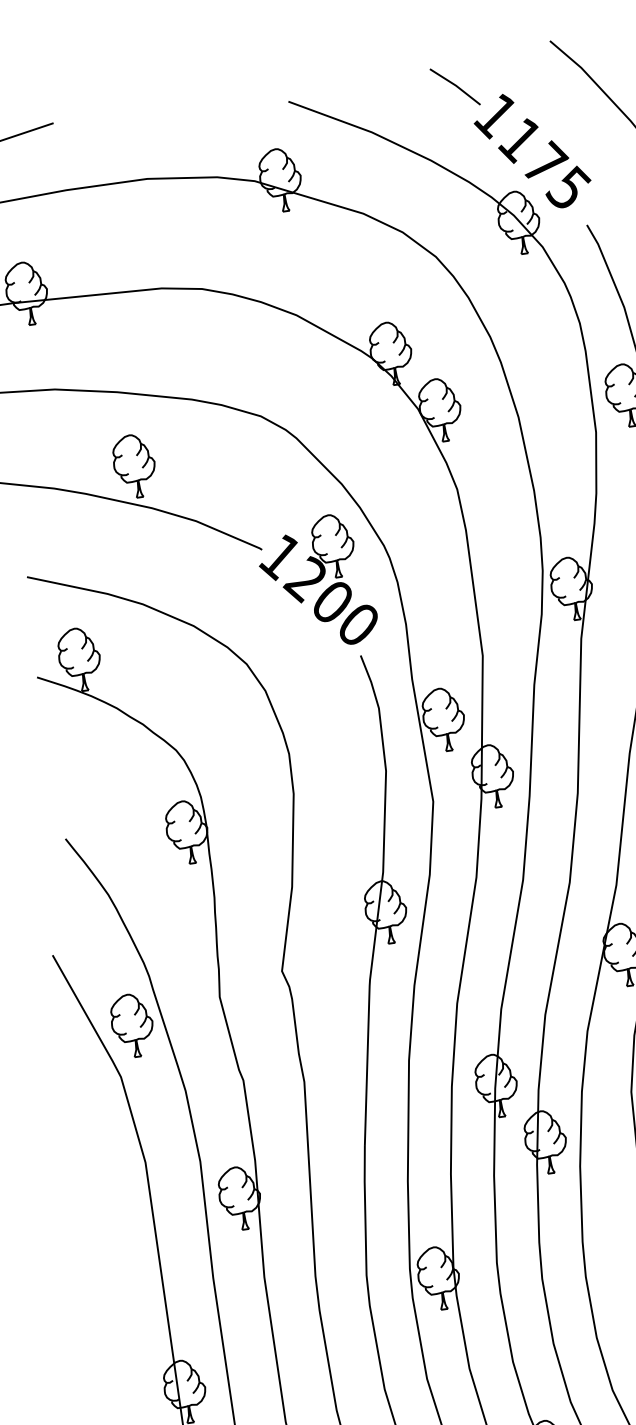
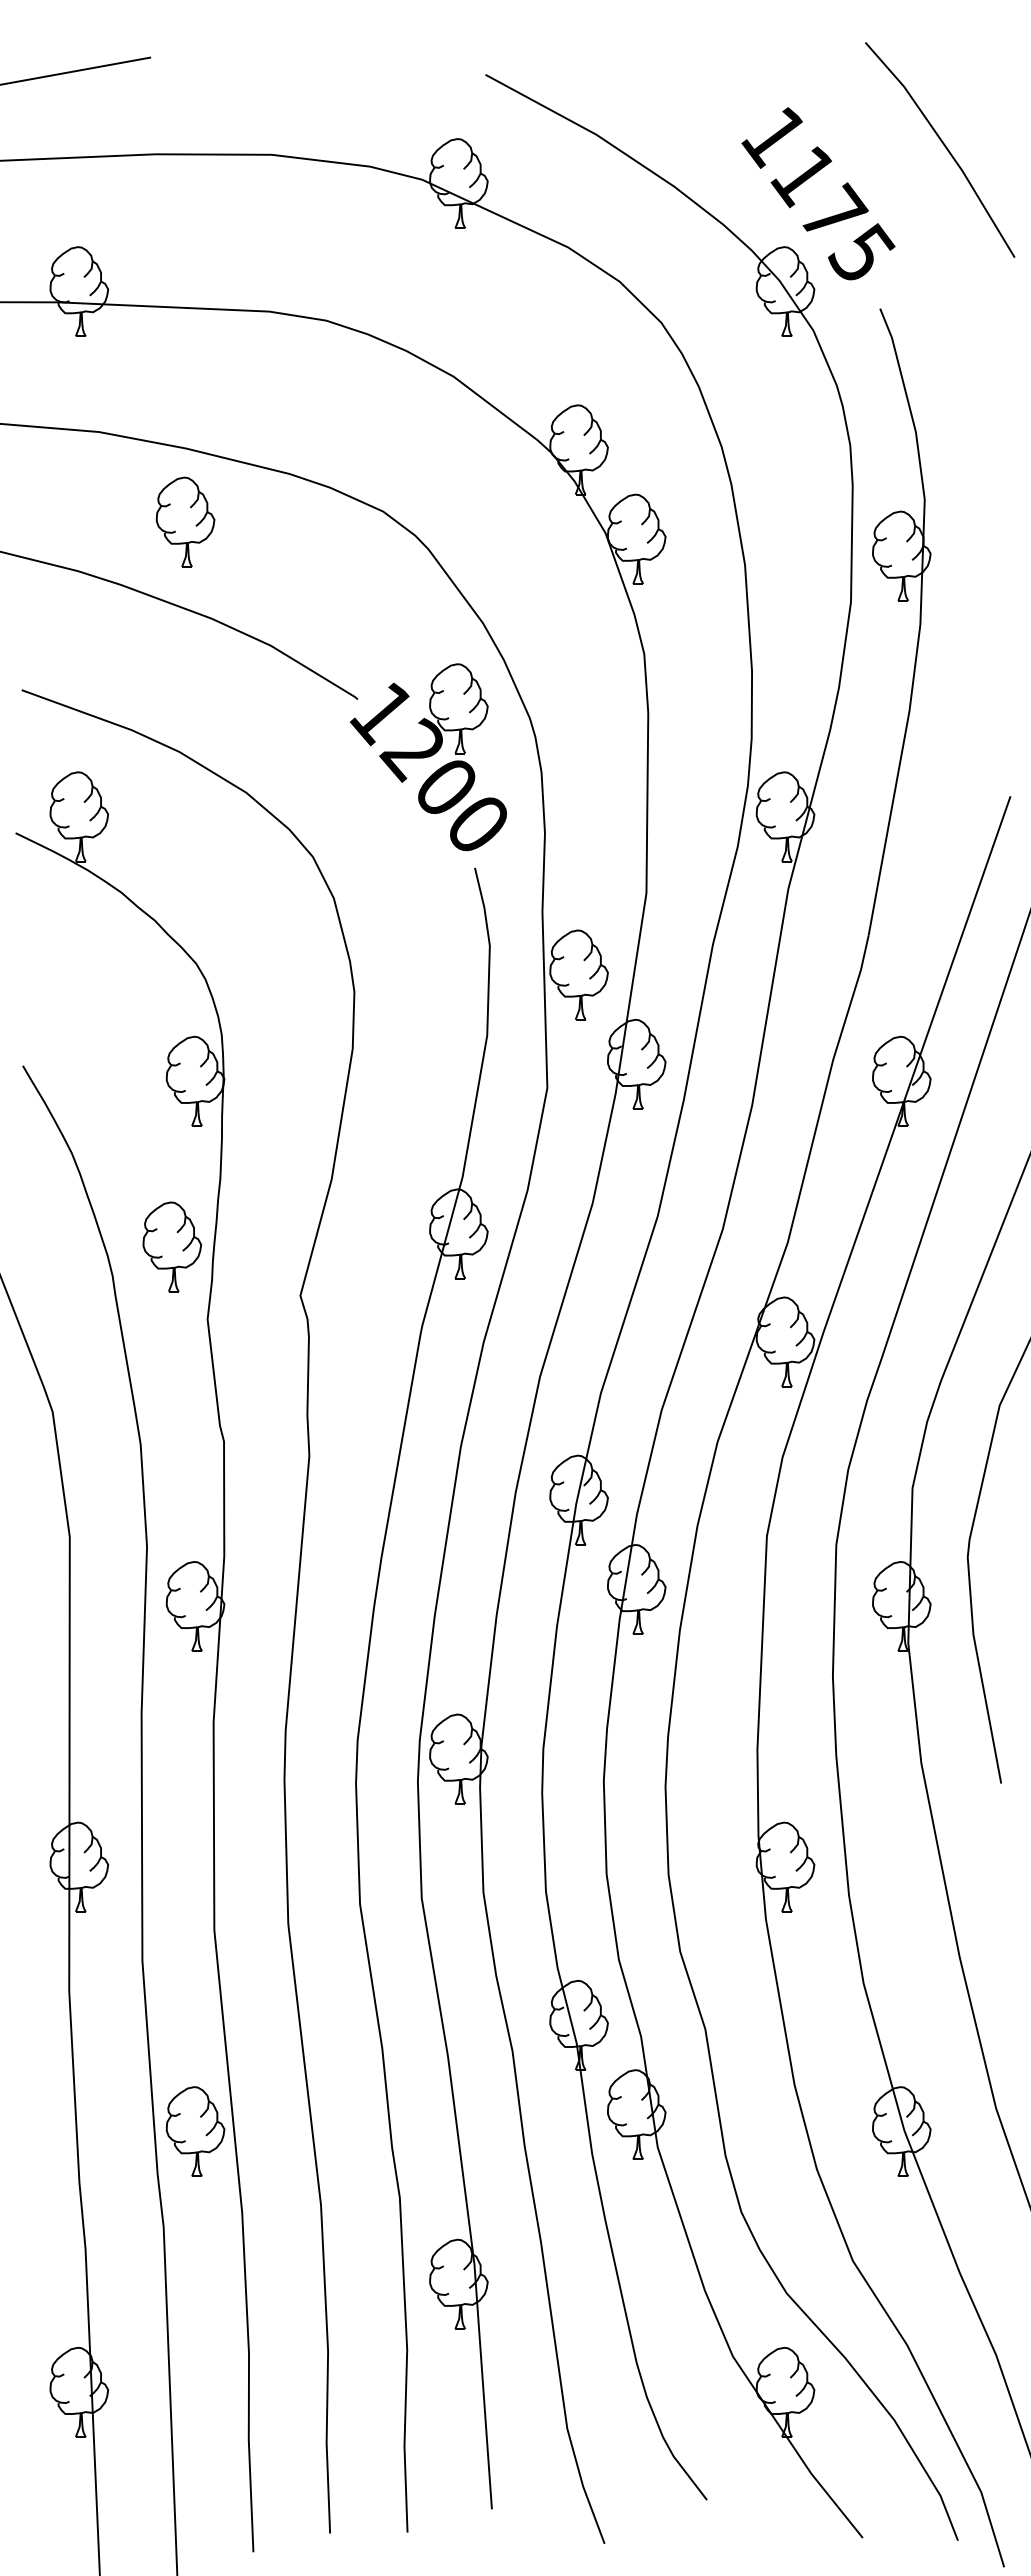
line: (455, 85) -> (723, 86), removed
part: (134, 465) -> (185, 521), moved
part: (132, 1025) -> (172, 1246), moved

